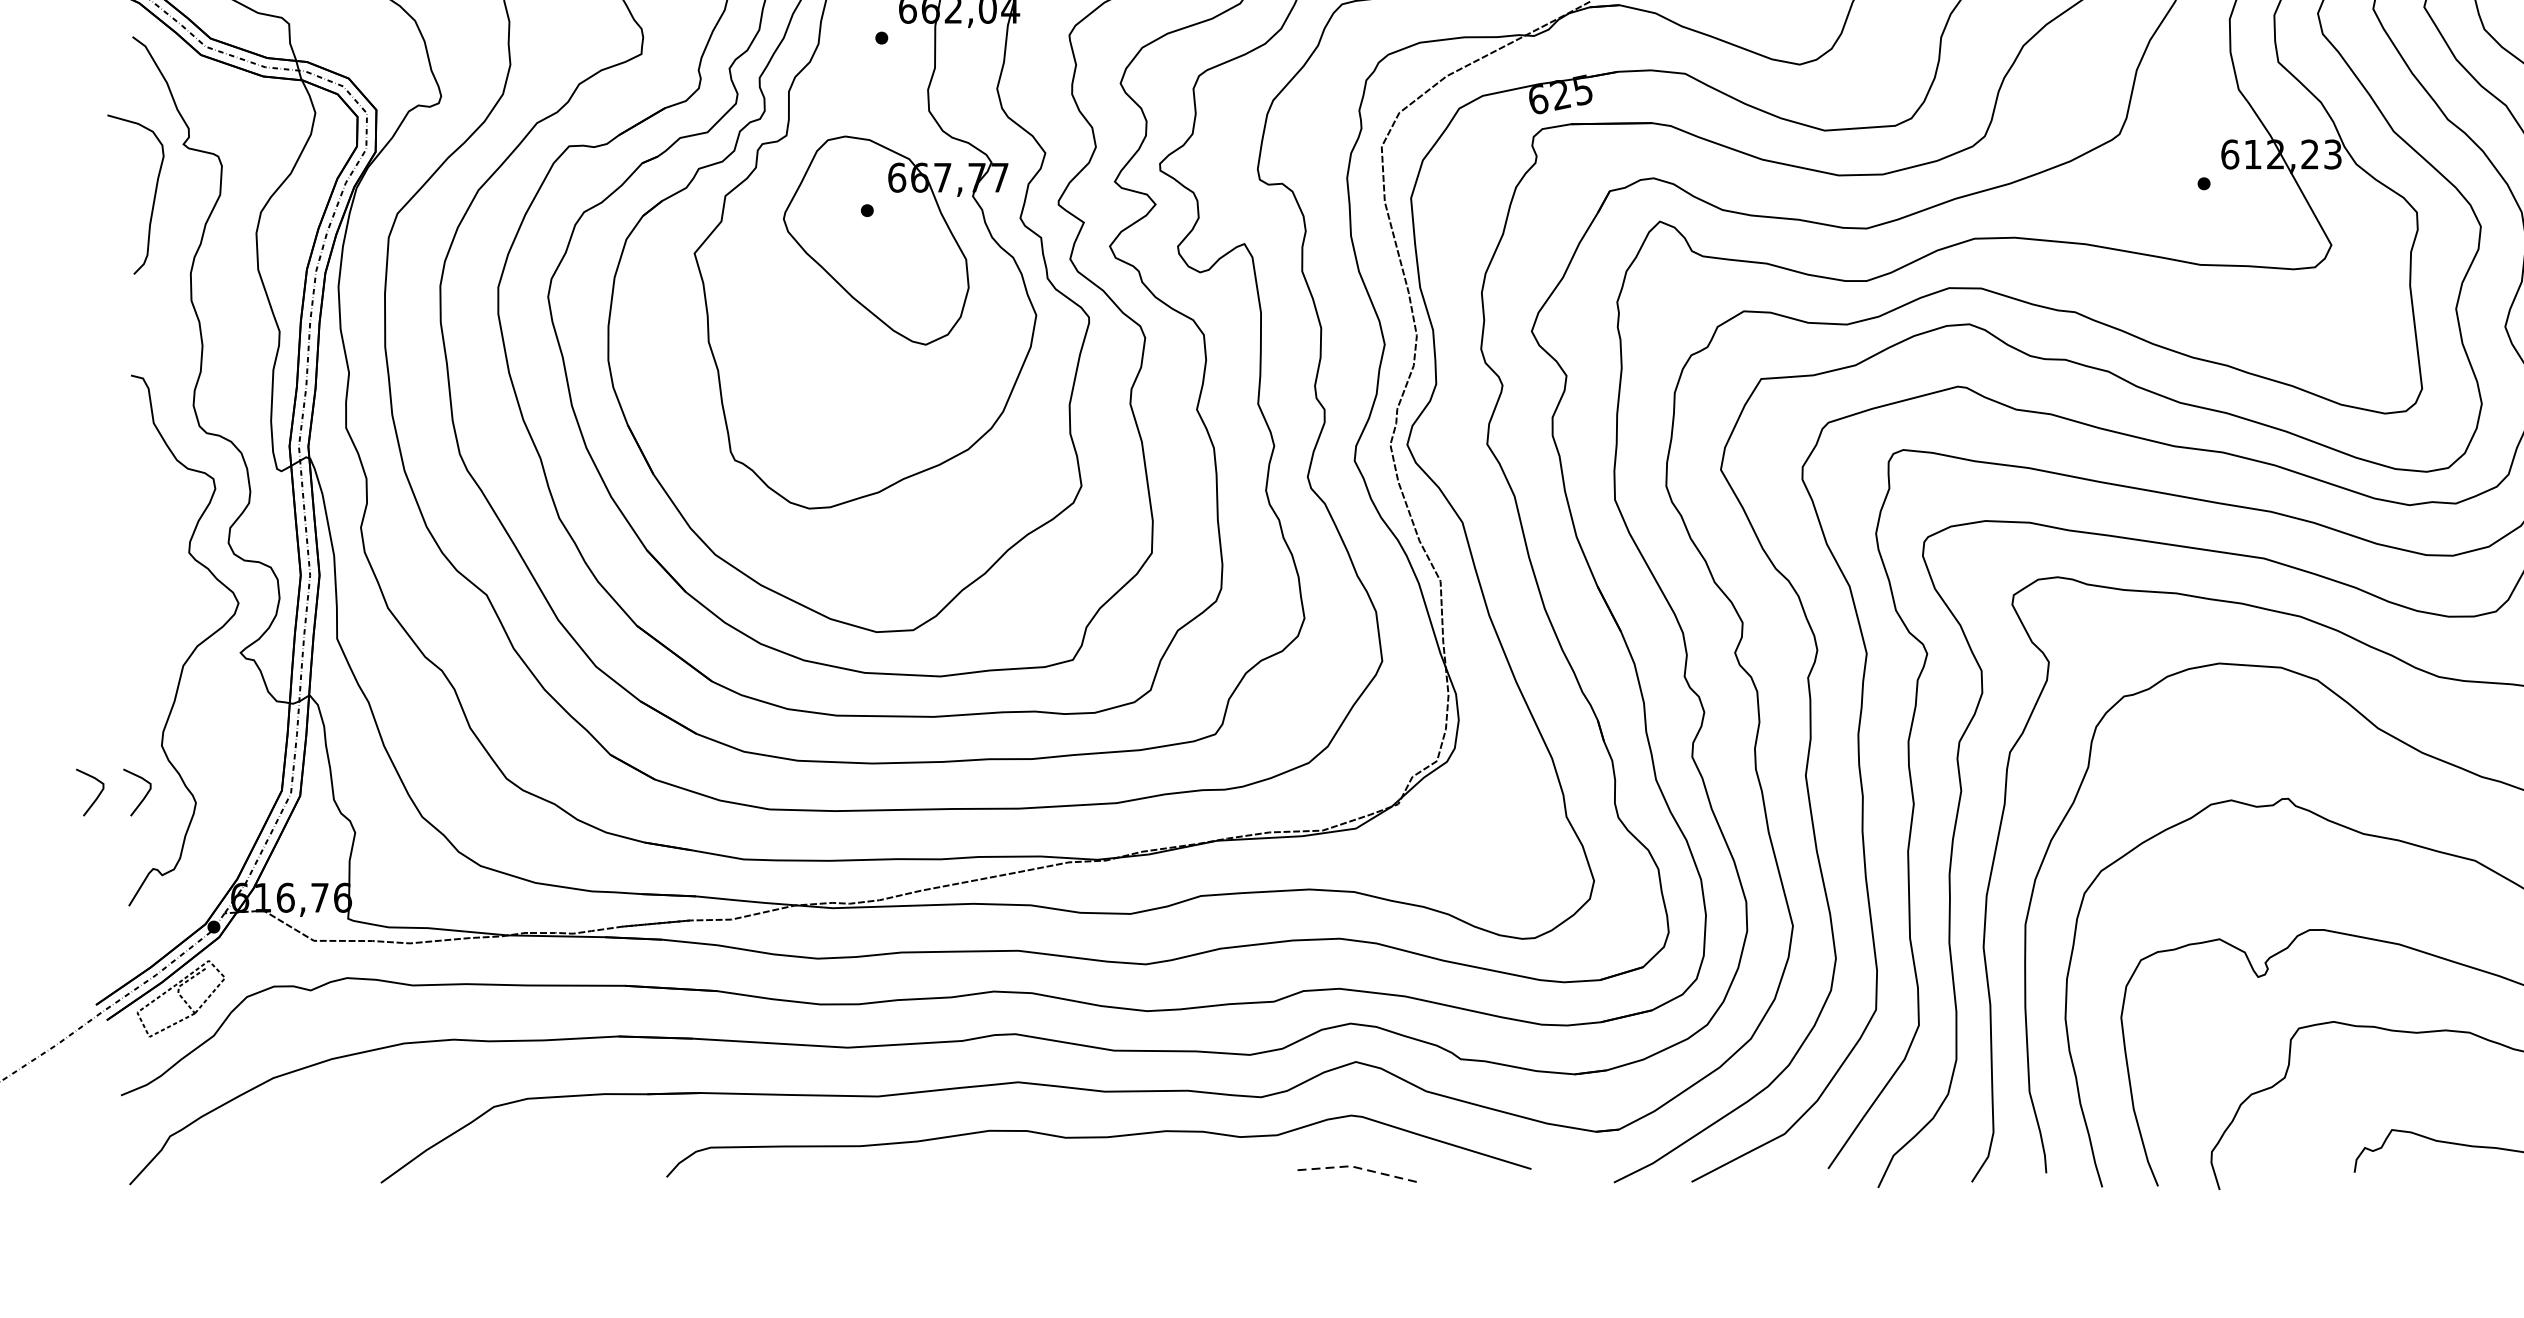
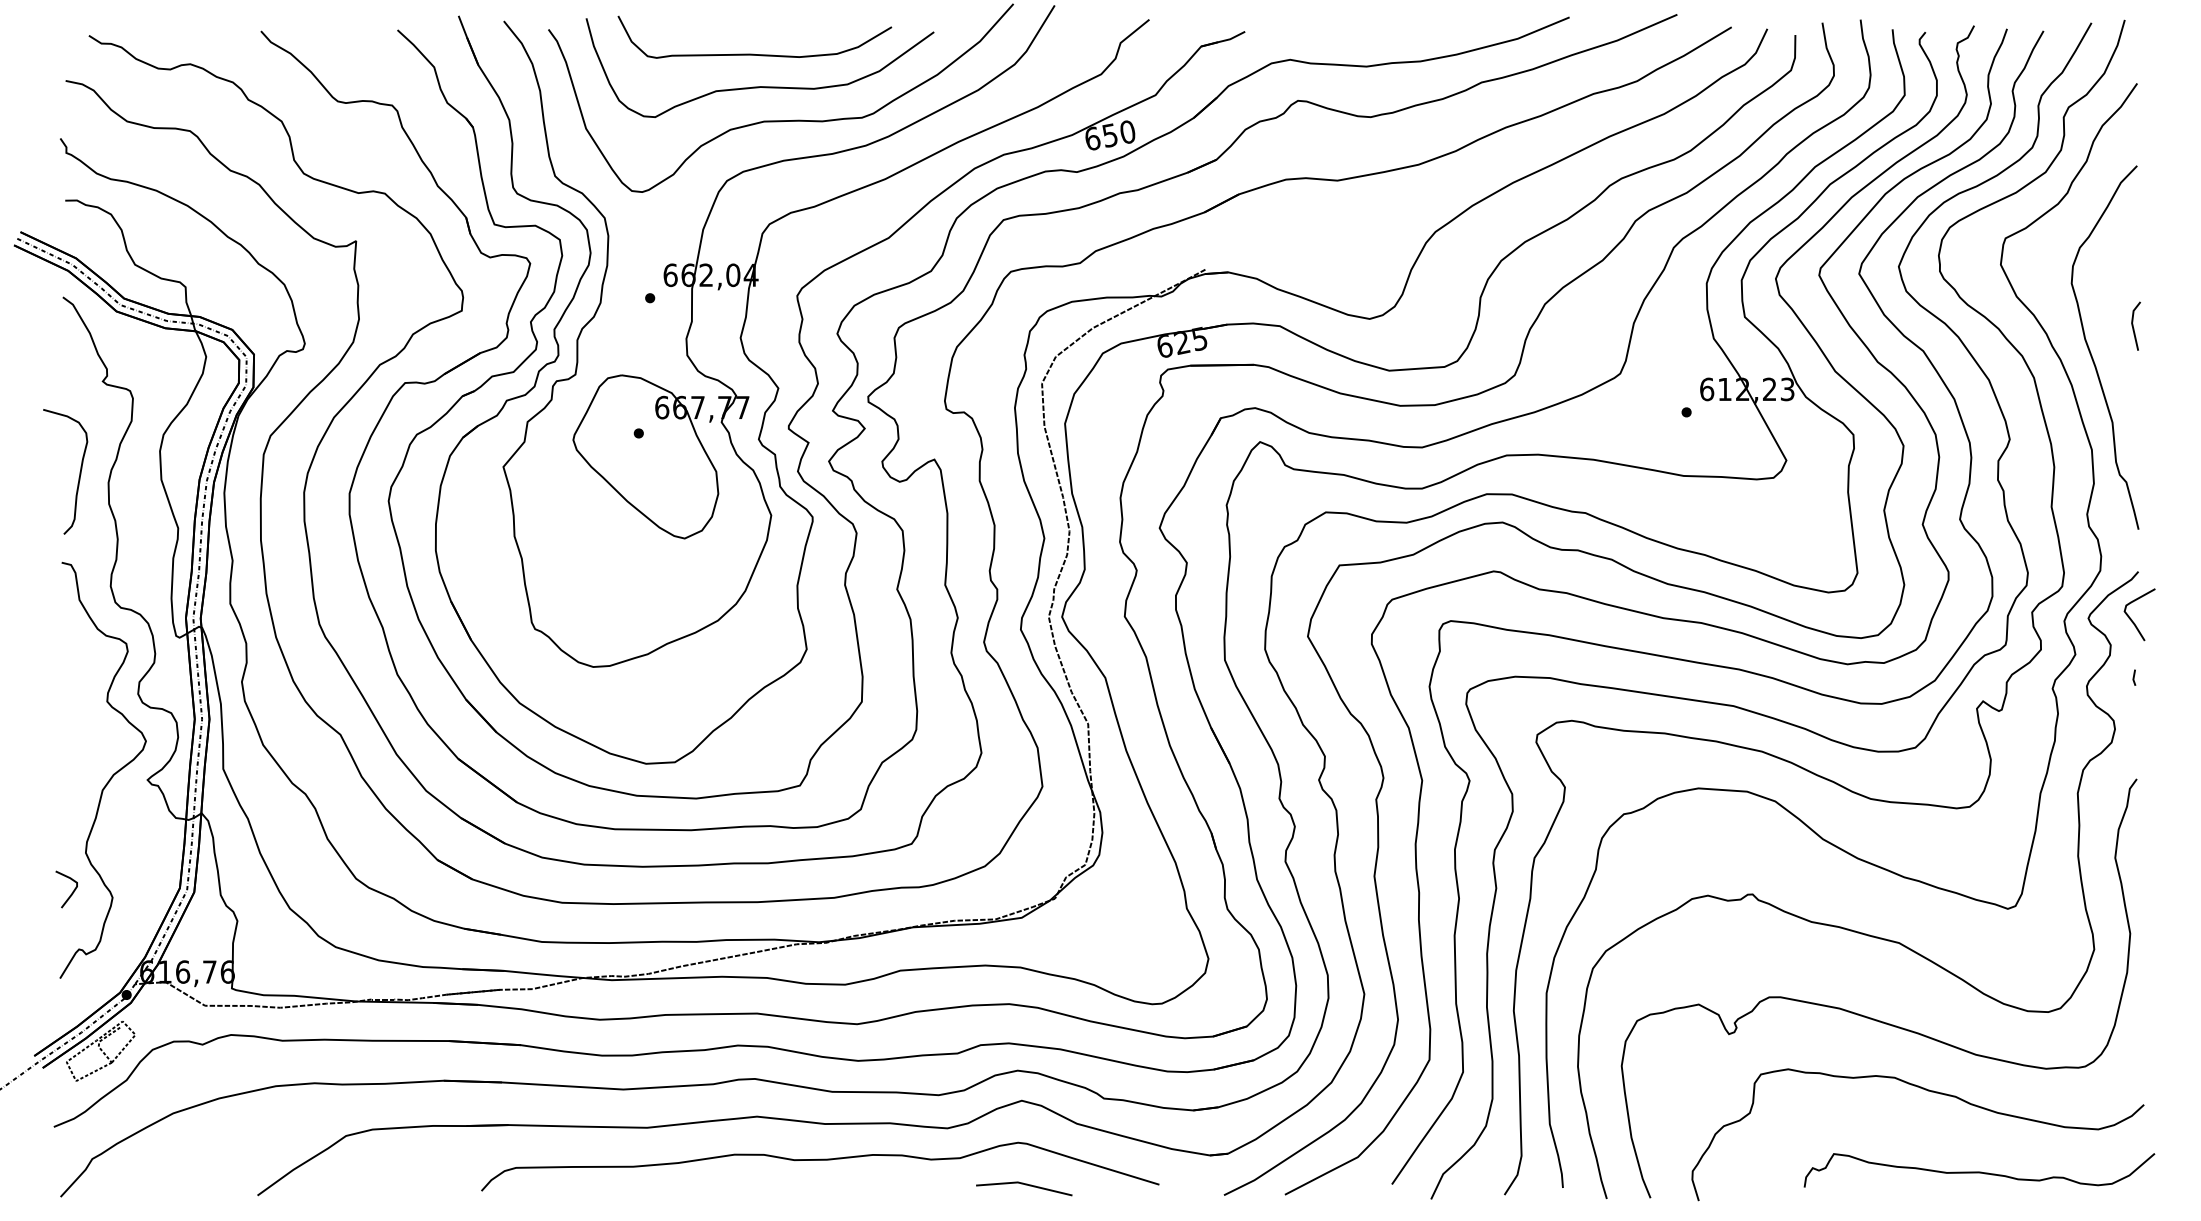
curve: (153, 194) -> (79, 471), moved
curve: (97, 795) -> (35, 891), removed
line: (1359, 1168) -> (1024, 1184), dashed -> solid

